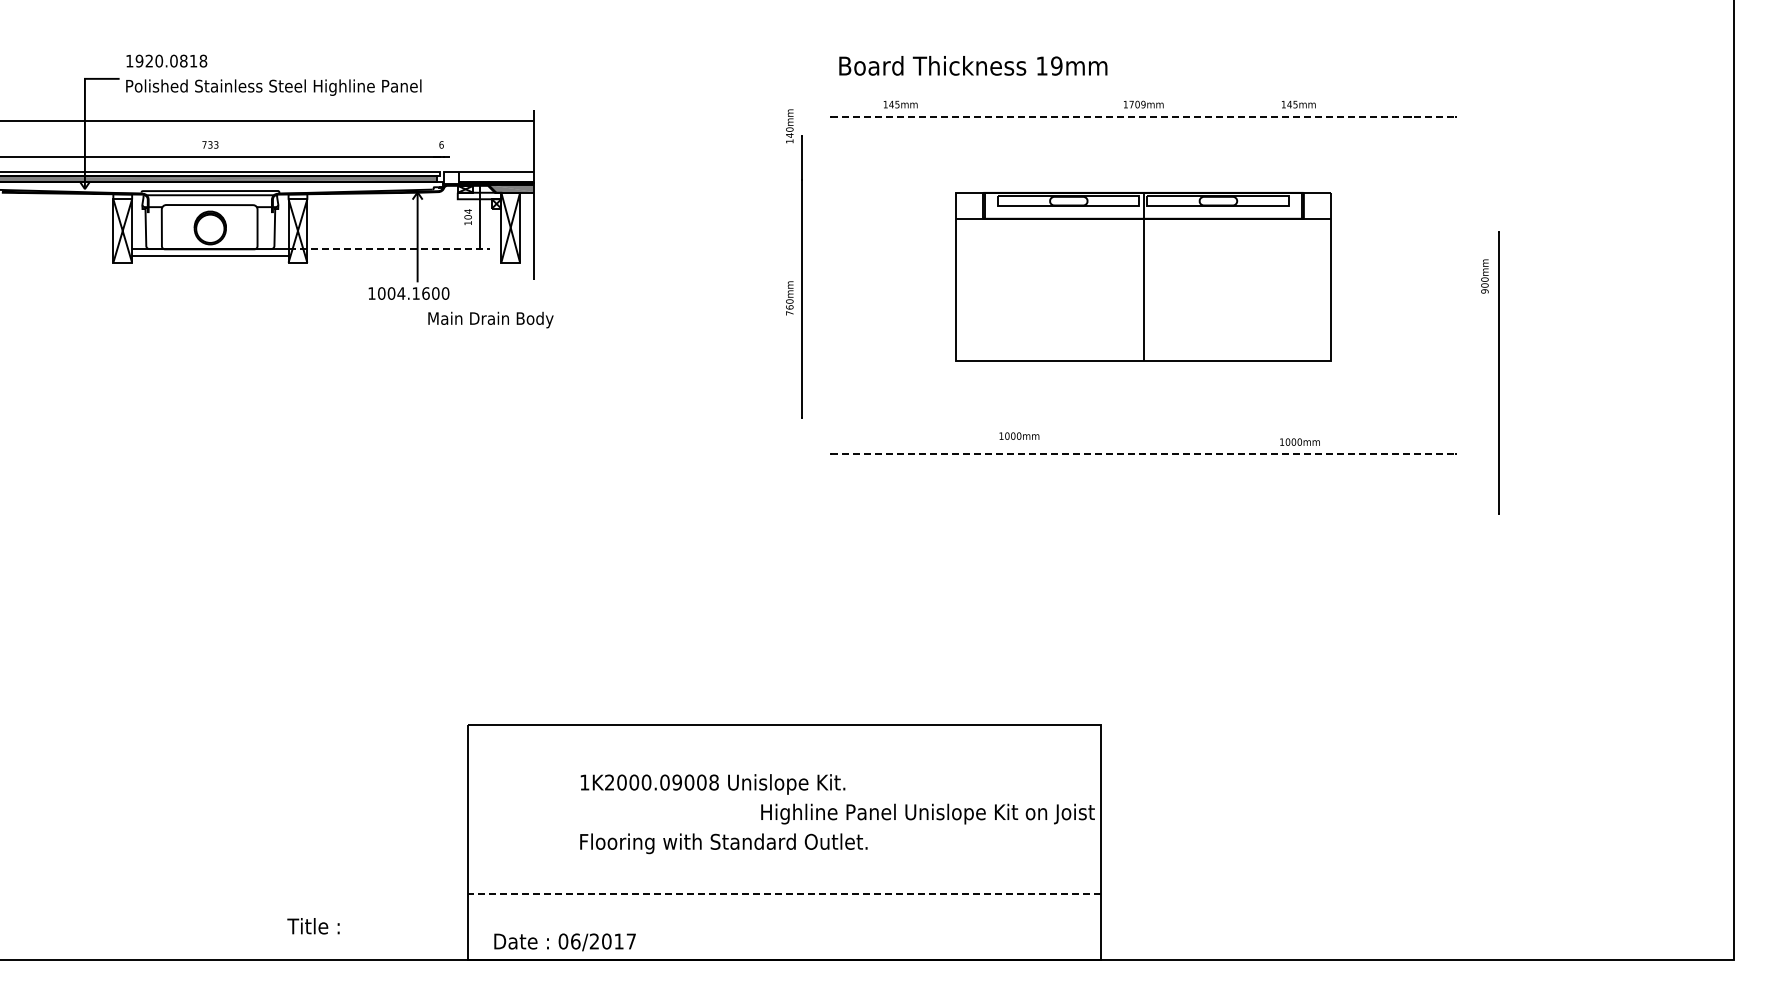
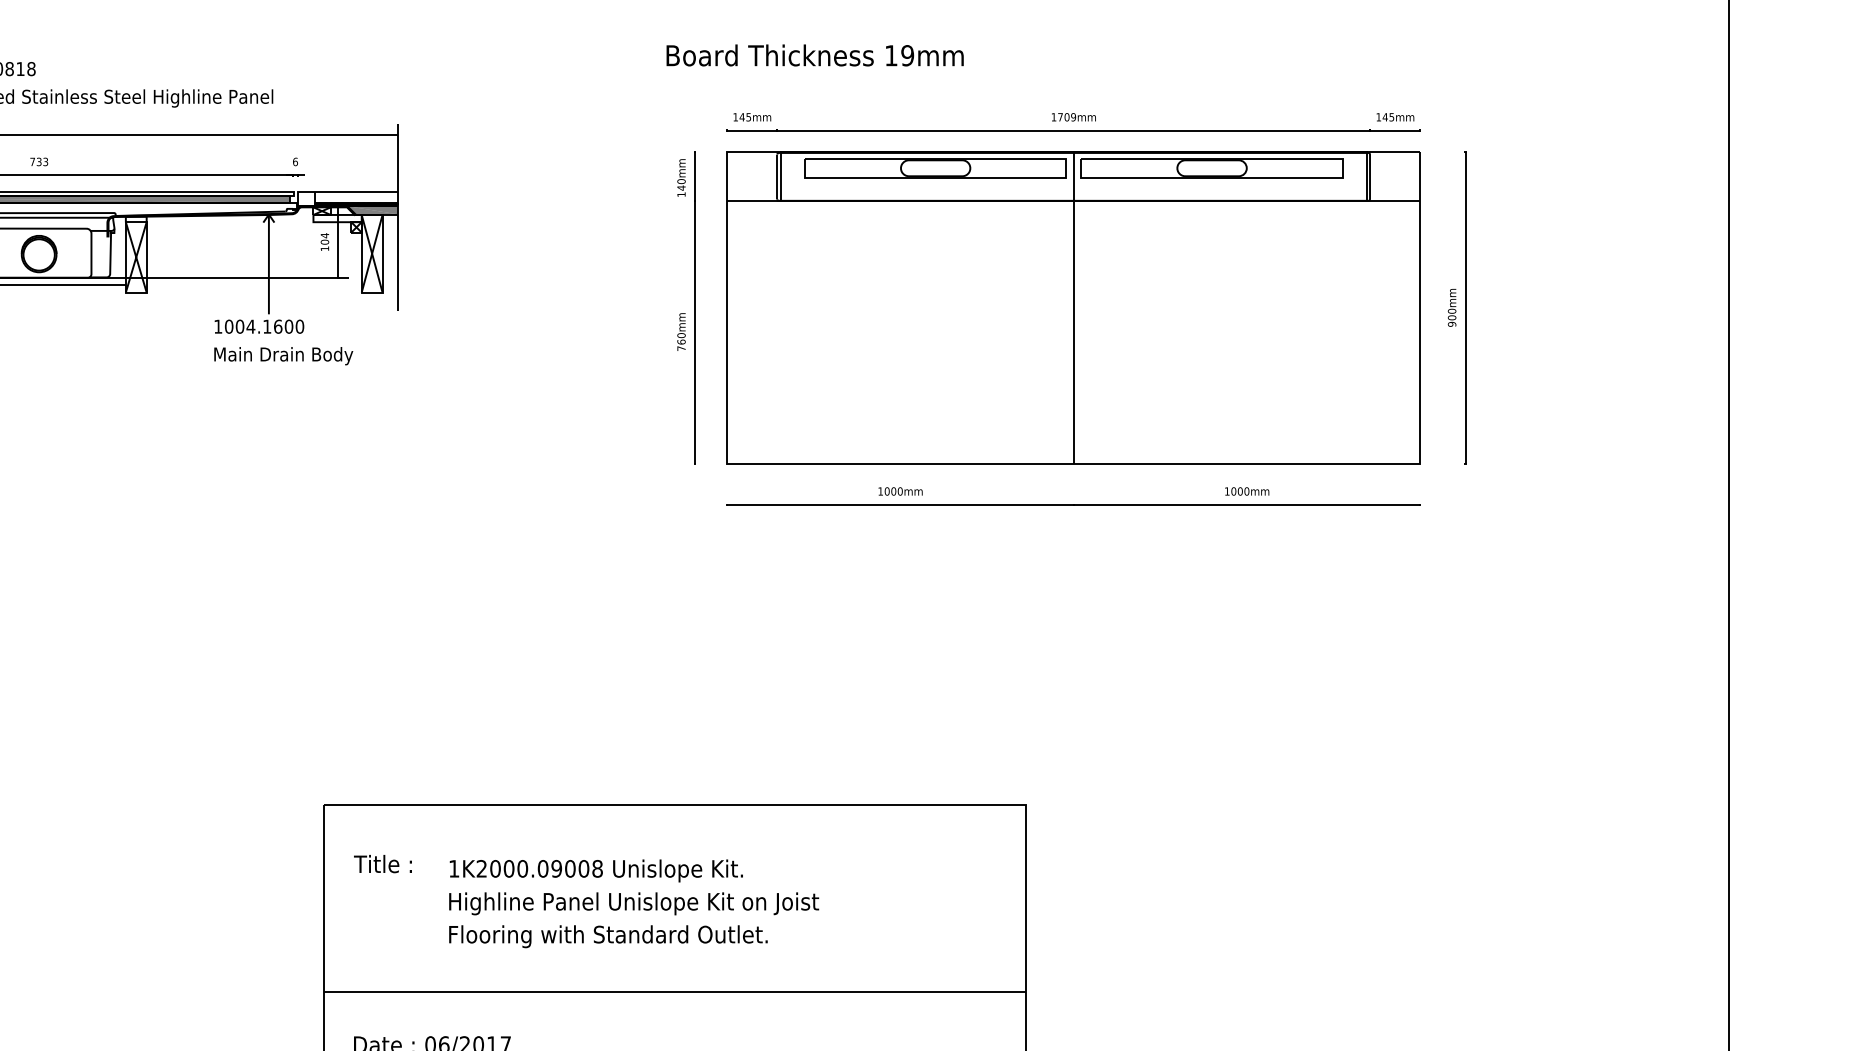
text: (973, 65) -> (815, 55), moved
text: (900, 104) -> (752, 117), moved
text: (1298, 104) -> (1395, 117), moved
line: (1144, 116) -> (1074, 130), dashed -> solid
text: (789, 126) -> (681, 178), moved
line: (389, 249) -> (237, 277), dashed -> solid
part: (1143, 276) -> (1073, 307), size x1.67
text: (490, 319) -> (283, 355), moved
line: (1498, 372) -> (1464, 307), moved
text: (1019, 435) -> (900, 490), moved
line: (1143, 454) -> (1073, 505), dashed -> solid
text: (927, 813) -> (633, 903), moved
line: (784, 893) -> (675, 991), dashed -> solid
text: (313, 926) -> (382, 864), moved

